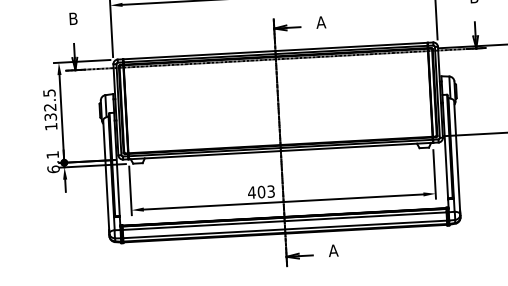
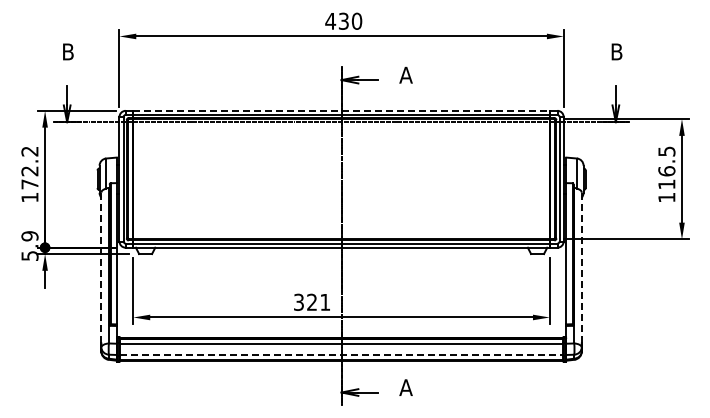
line: (276, 50) -> (342, 110), solid -> dashed
text: (49, 104) -> (29, 167), 132.5 -> 172.2
line: (456, 156) -> (581, 267), solid -> dashed
text: (52, 162) -> (29, 246), 6.1 -> 5.9
line: (106, 174) -> (101, 267), solid -> dashed
text: (261, 191) -> (311, 301), 403 -> 321
line: (285, 229) -> (341, 354), solid -> dashed

